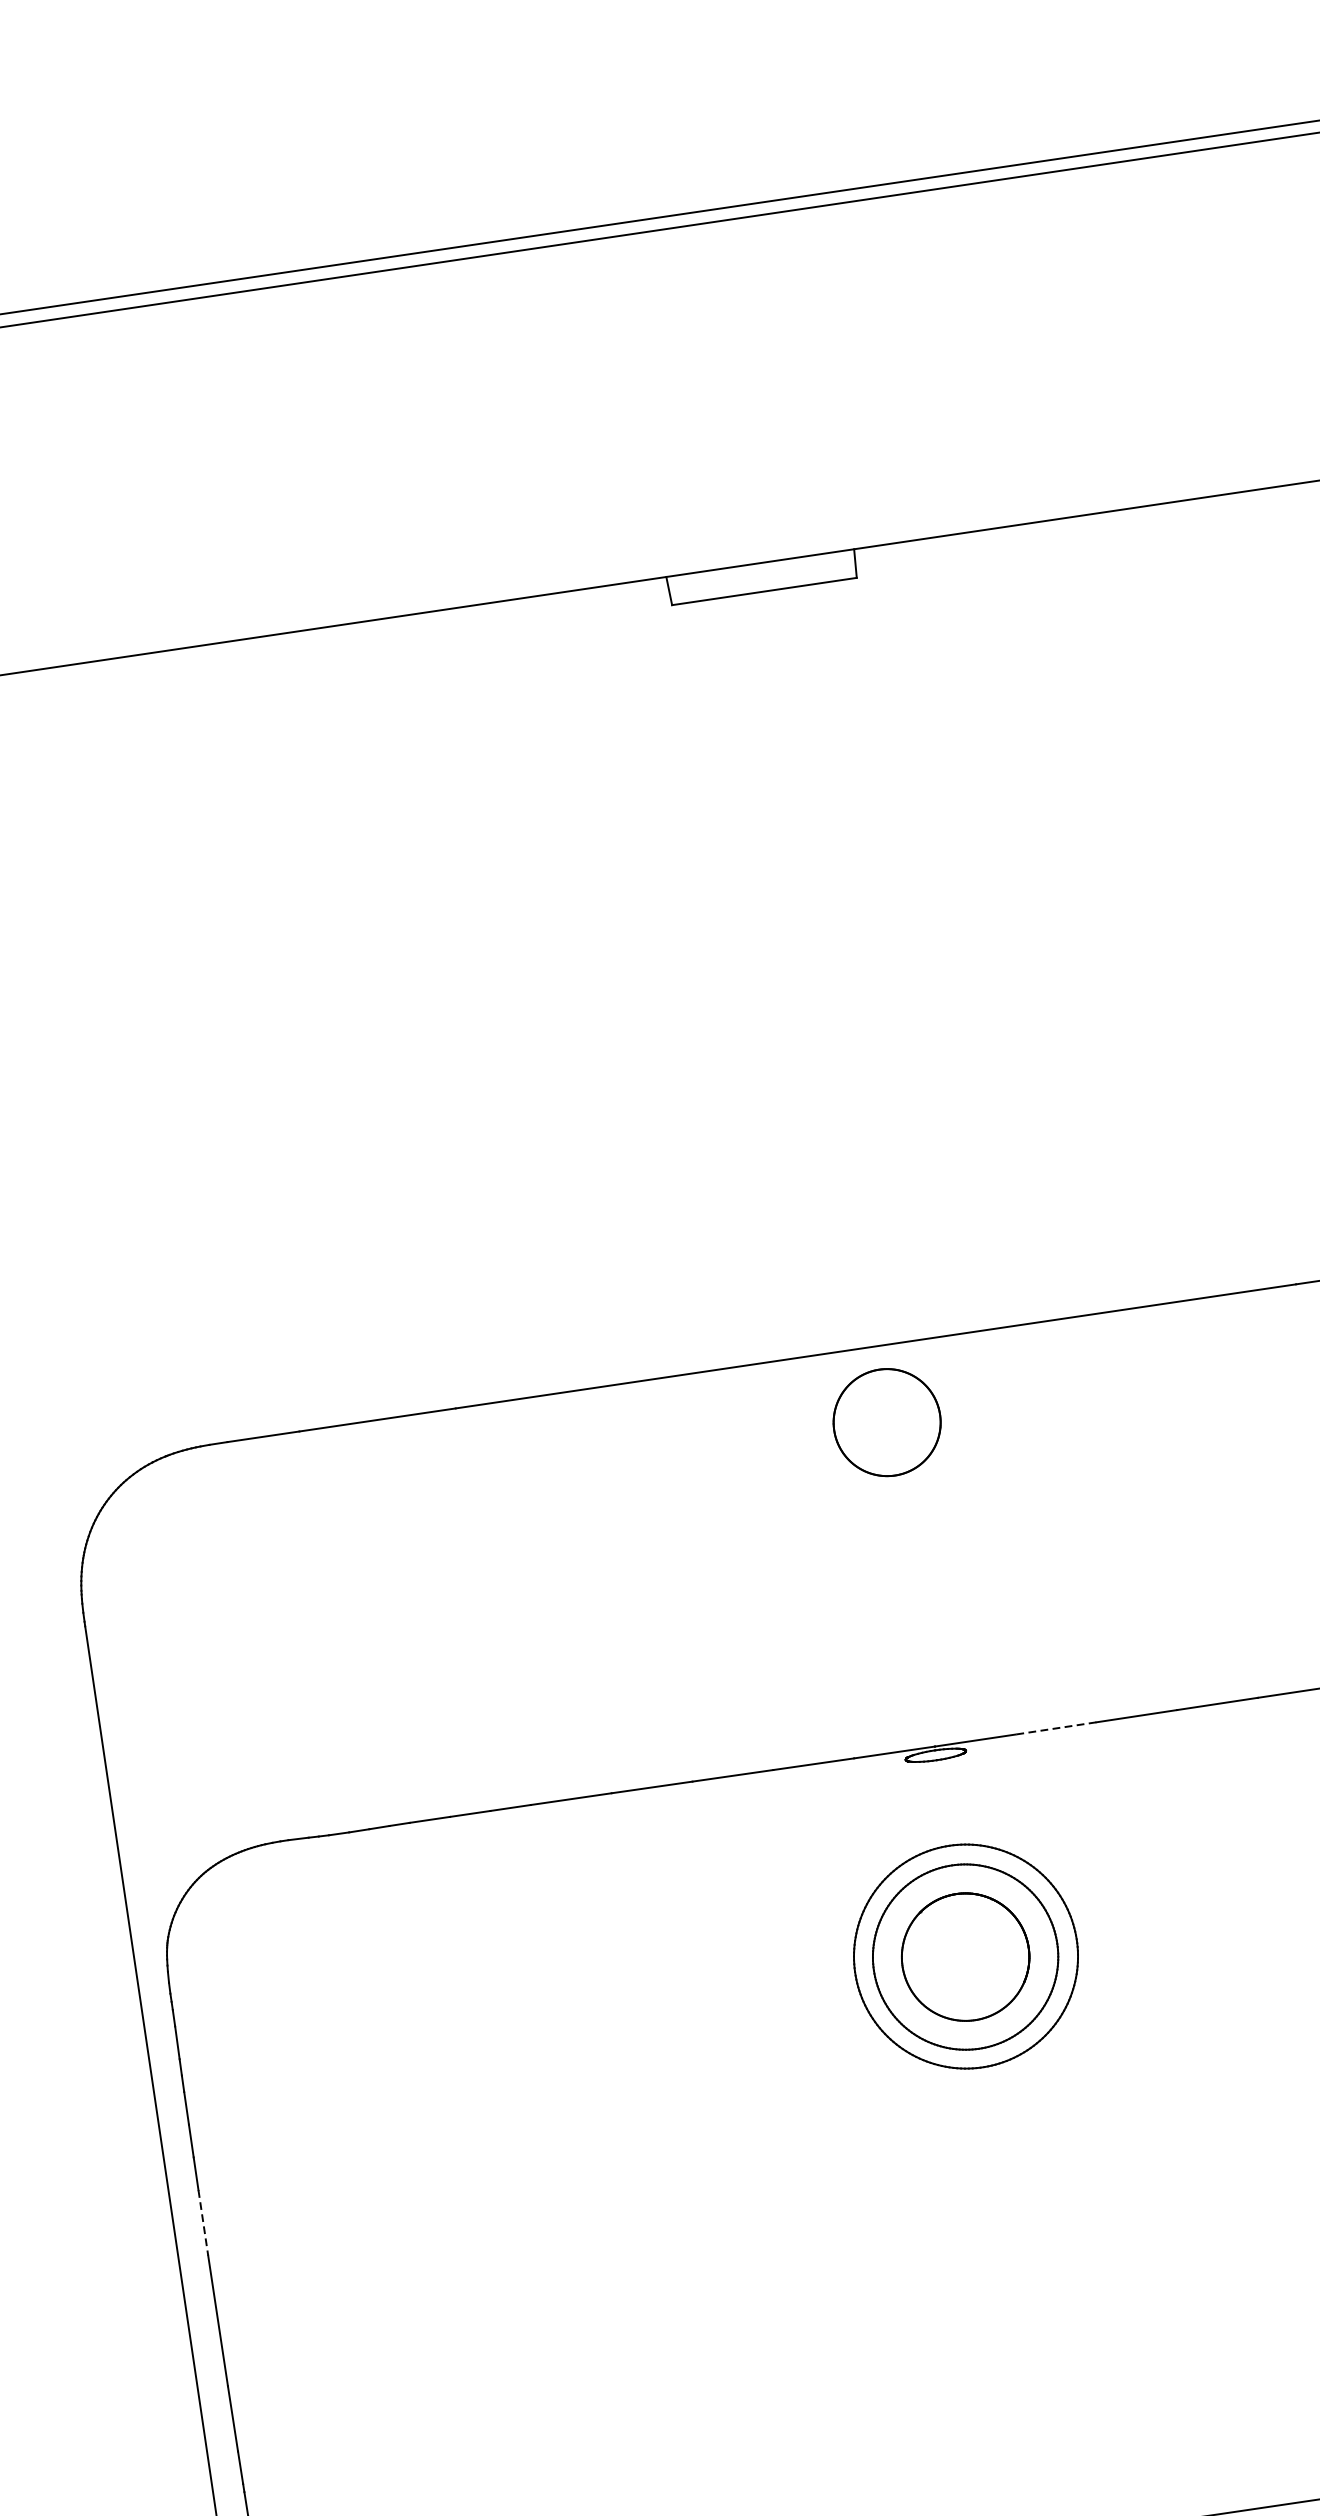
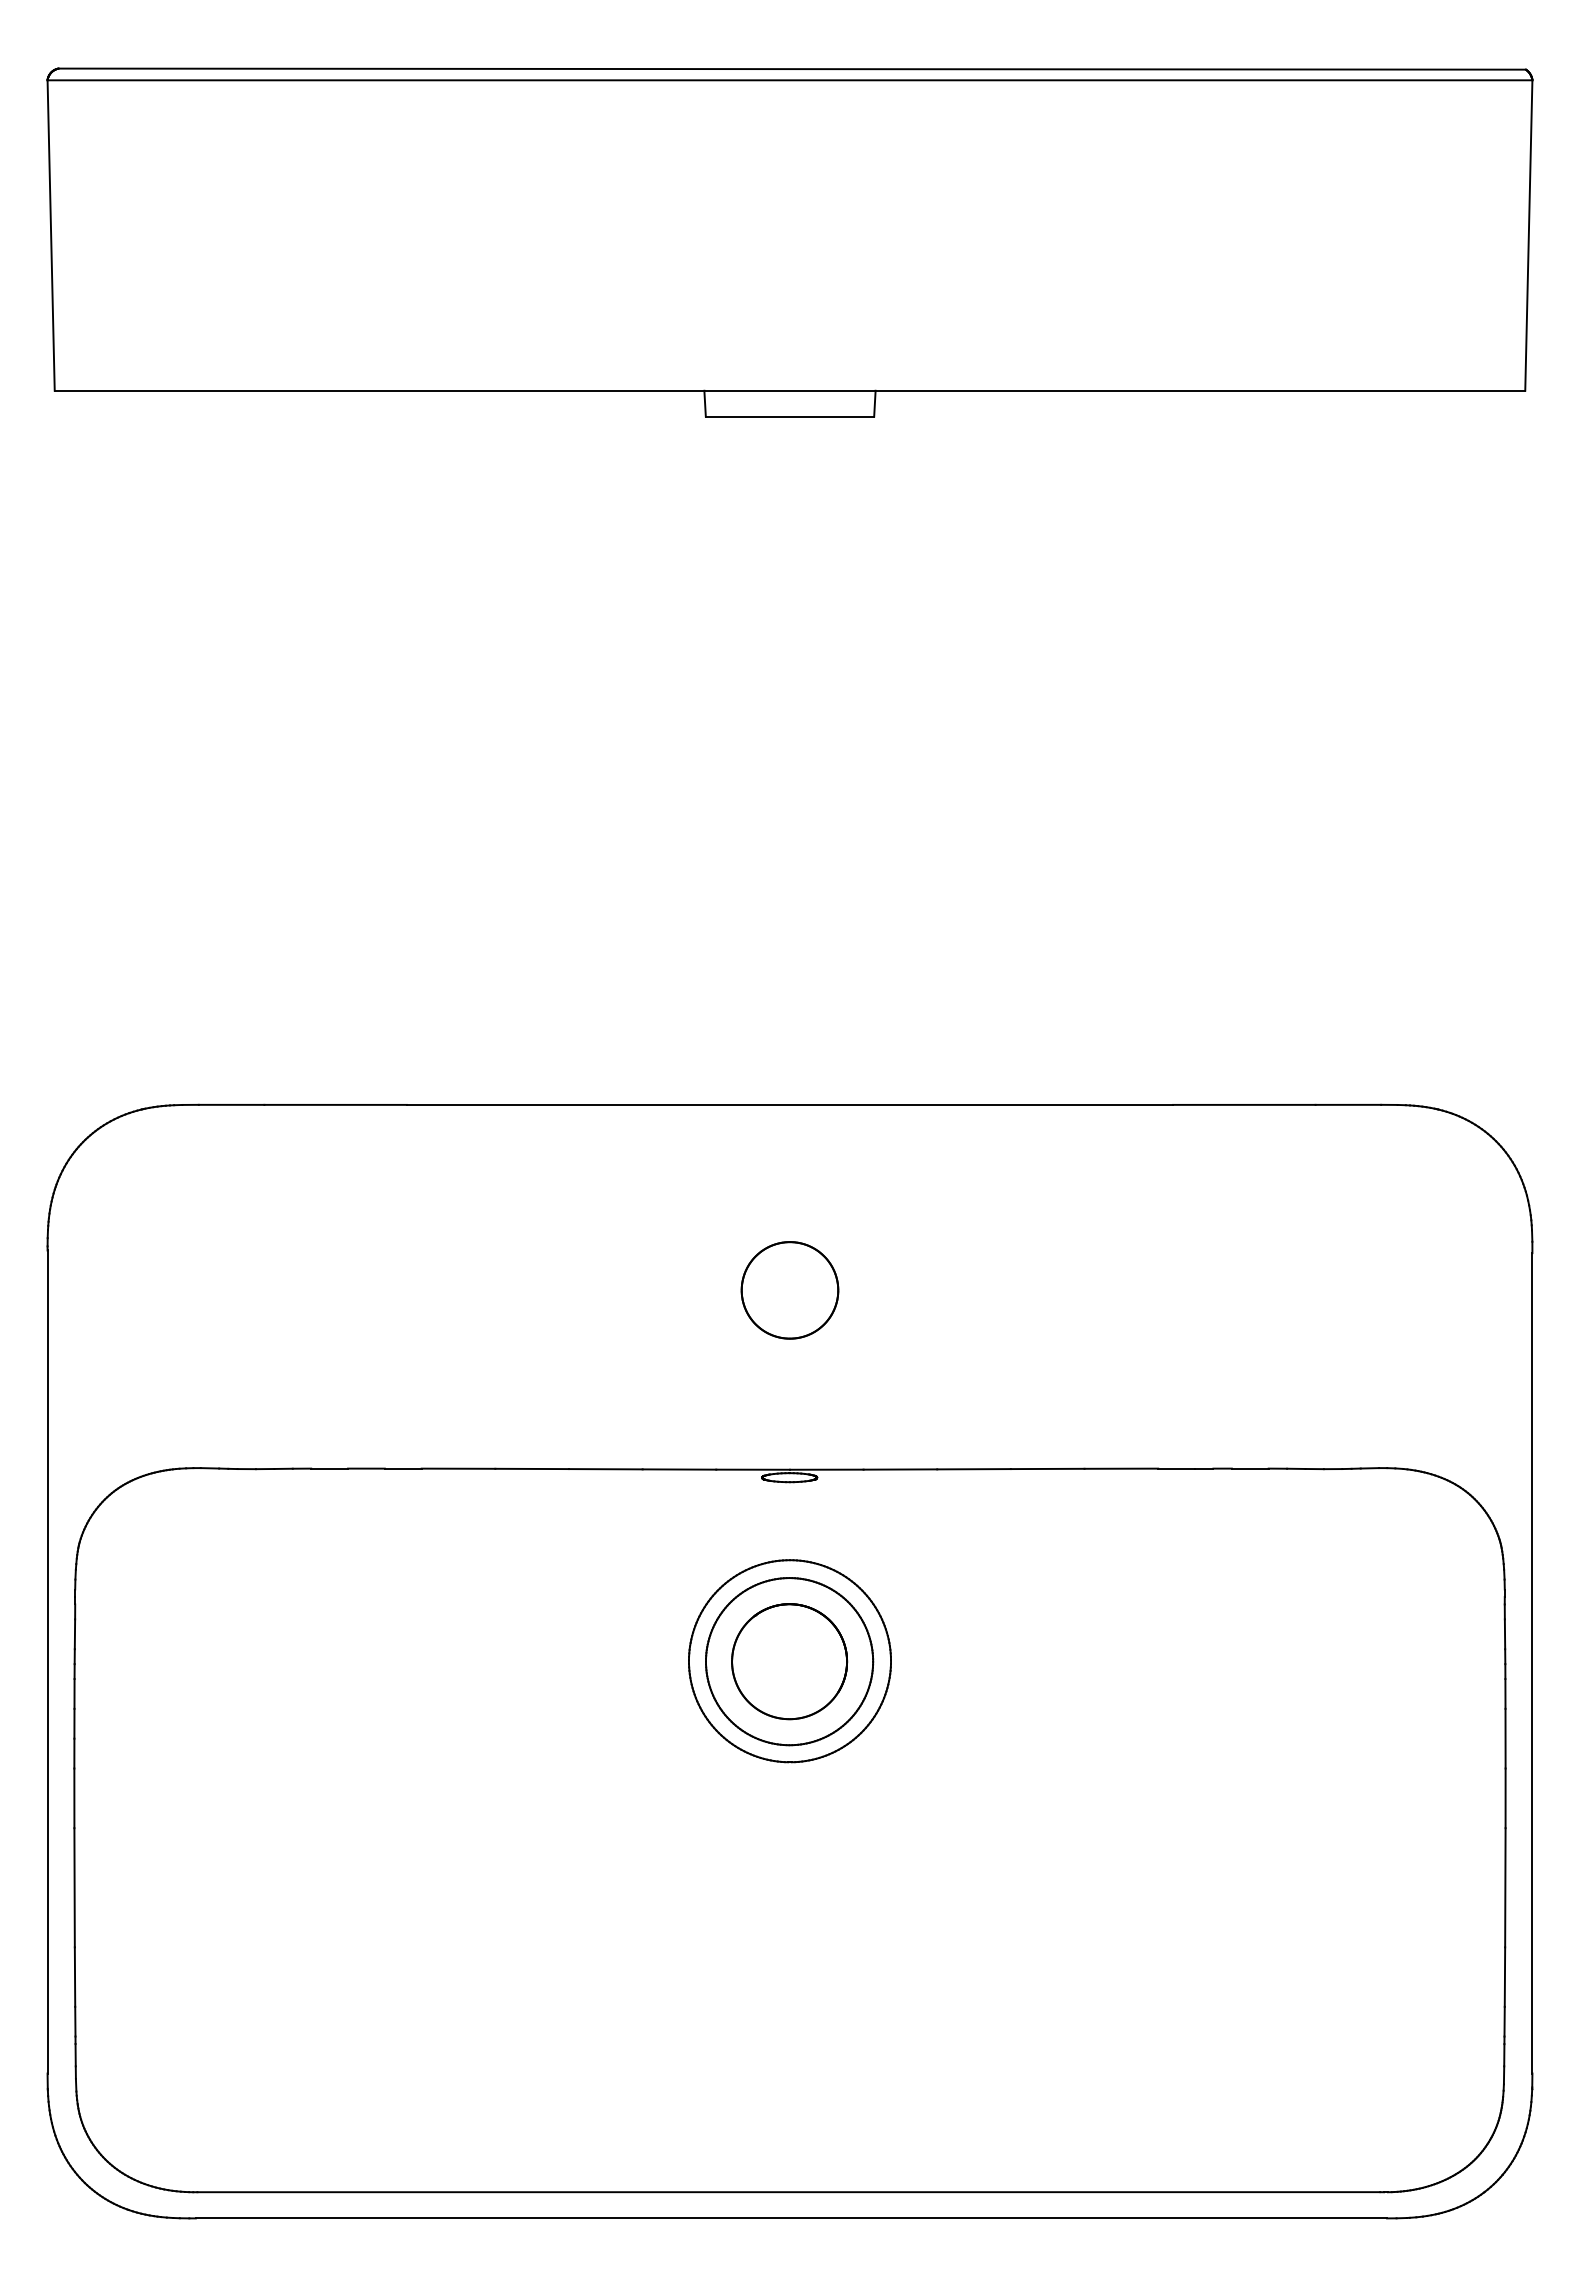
part: (886, 1422) -> (789, 1290), moved
line: (1056, 1728) -> (900, 1469), dashed -> solid
line: (203, 2223) -> (74, 1798), dashed -> solid

